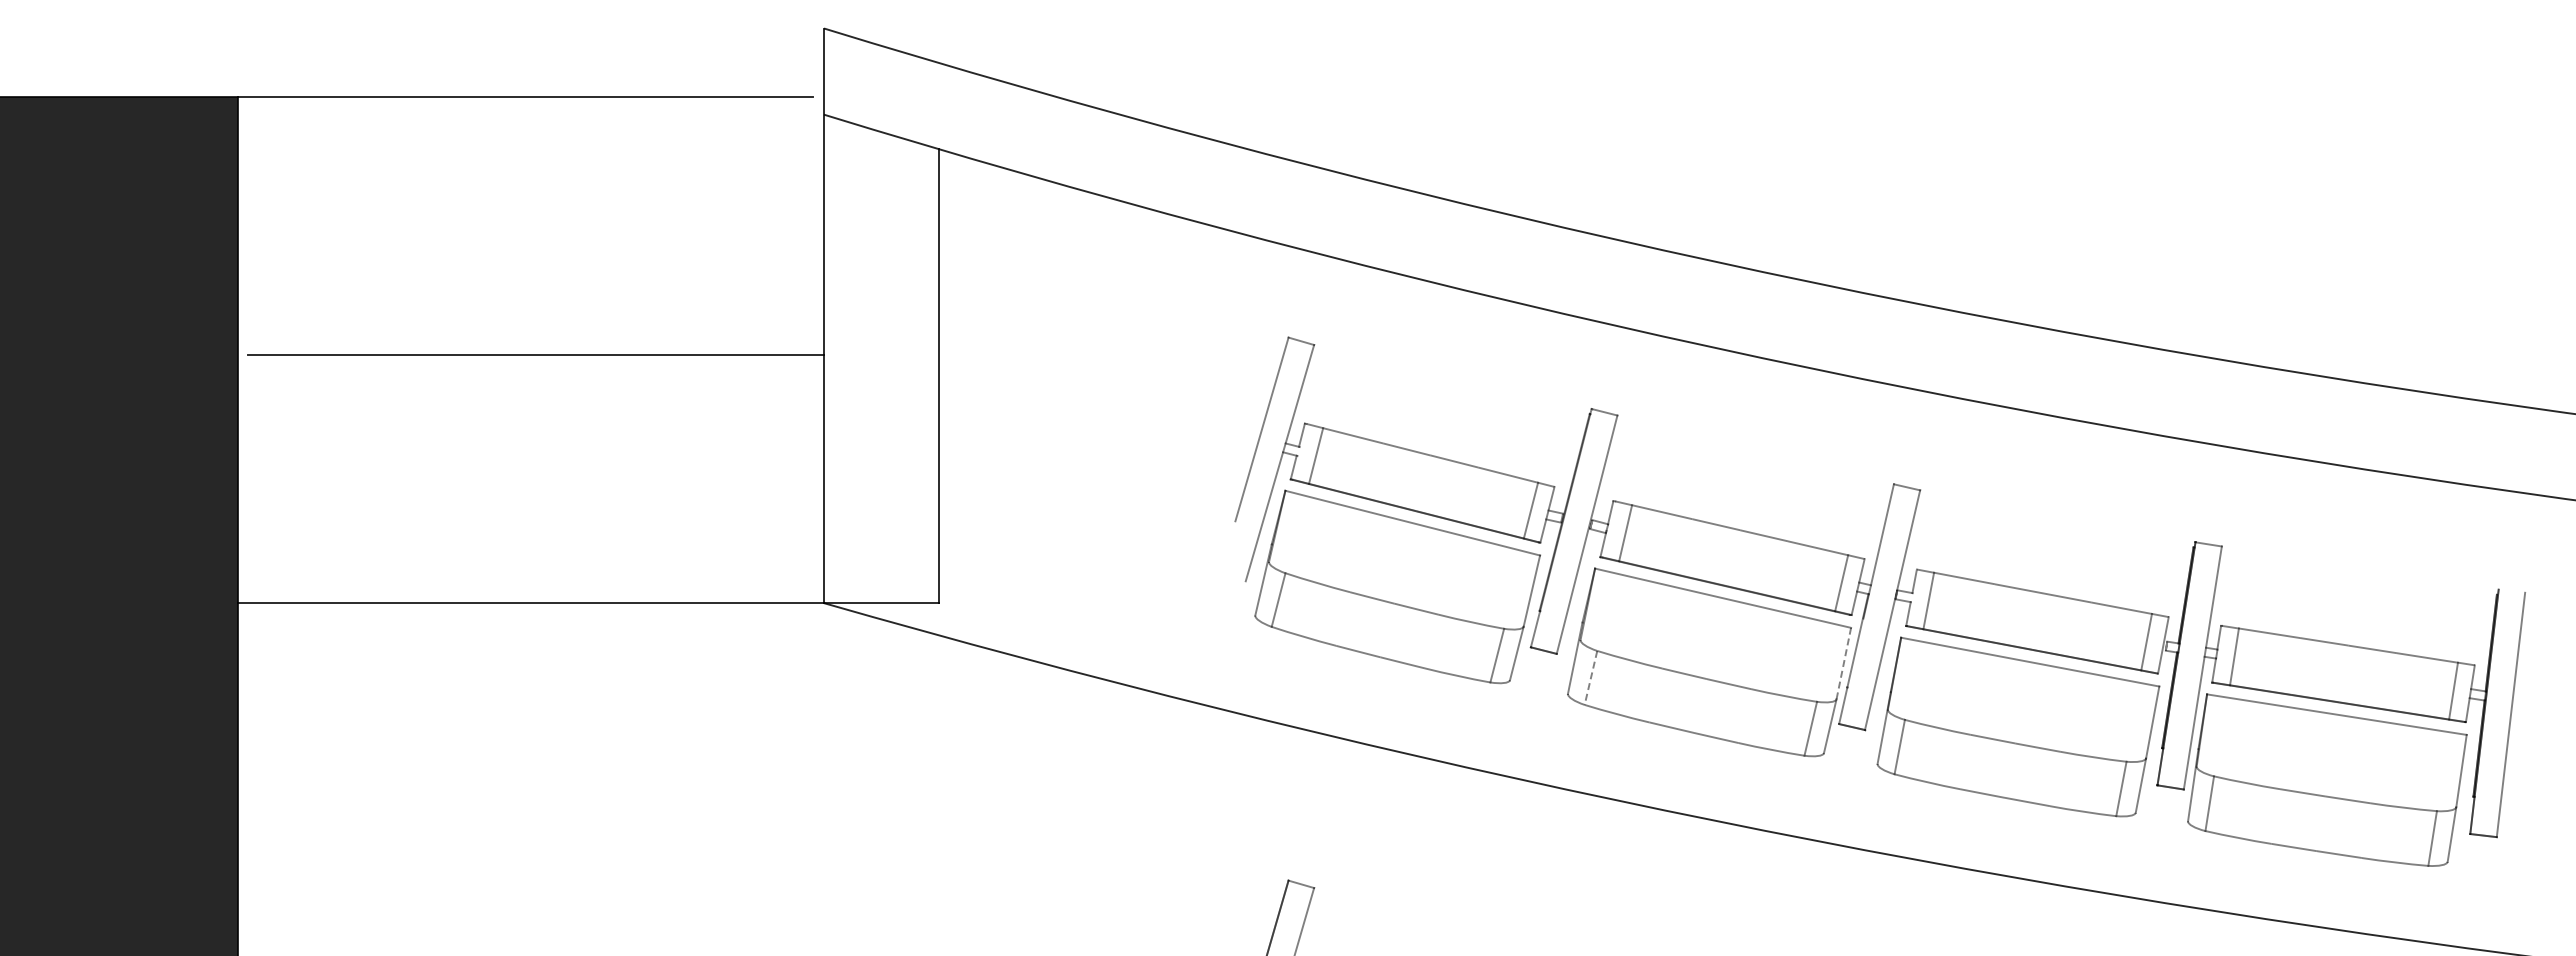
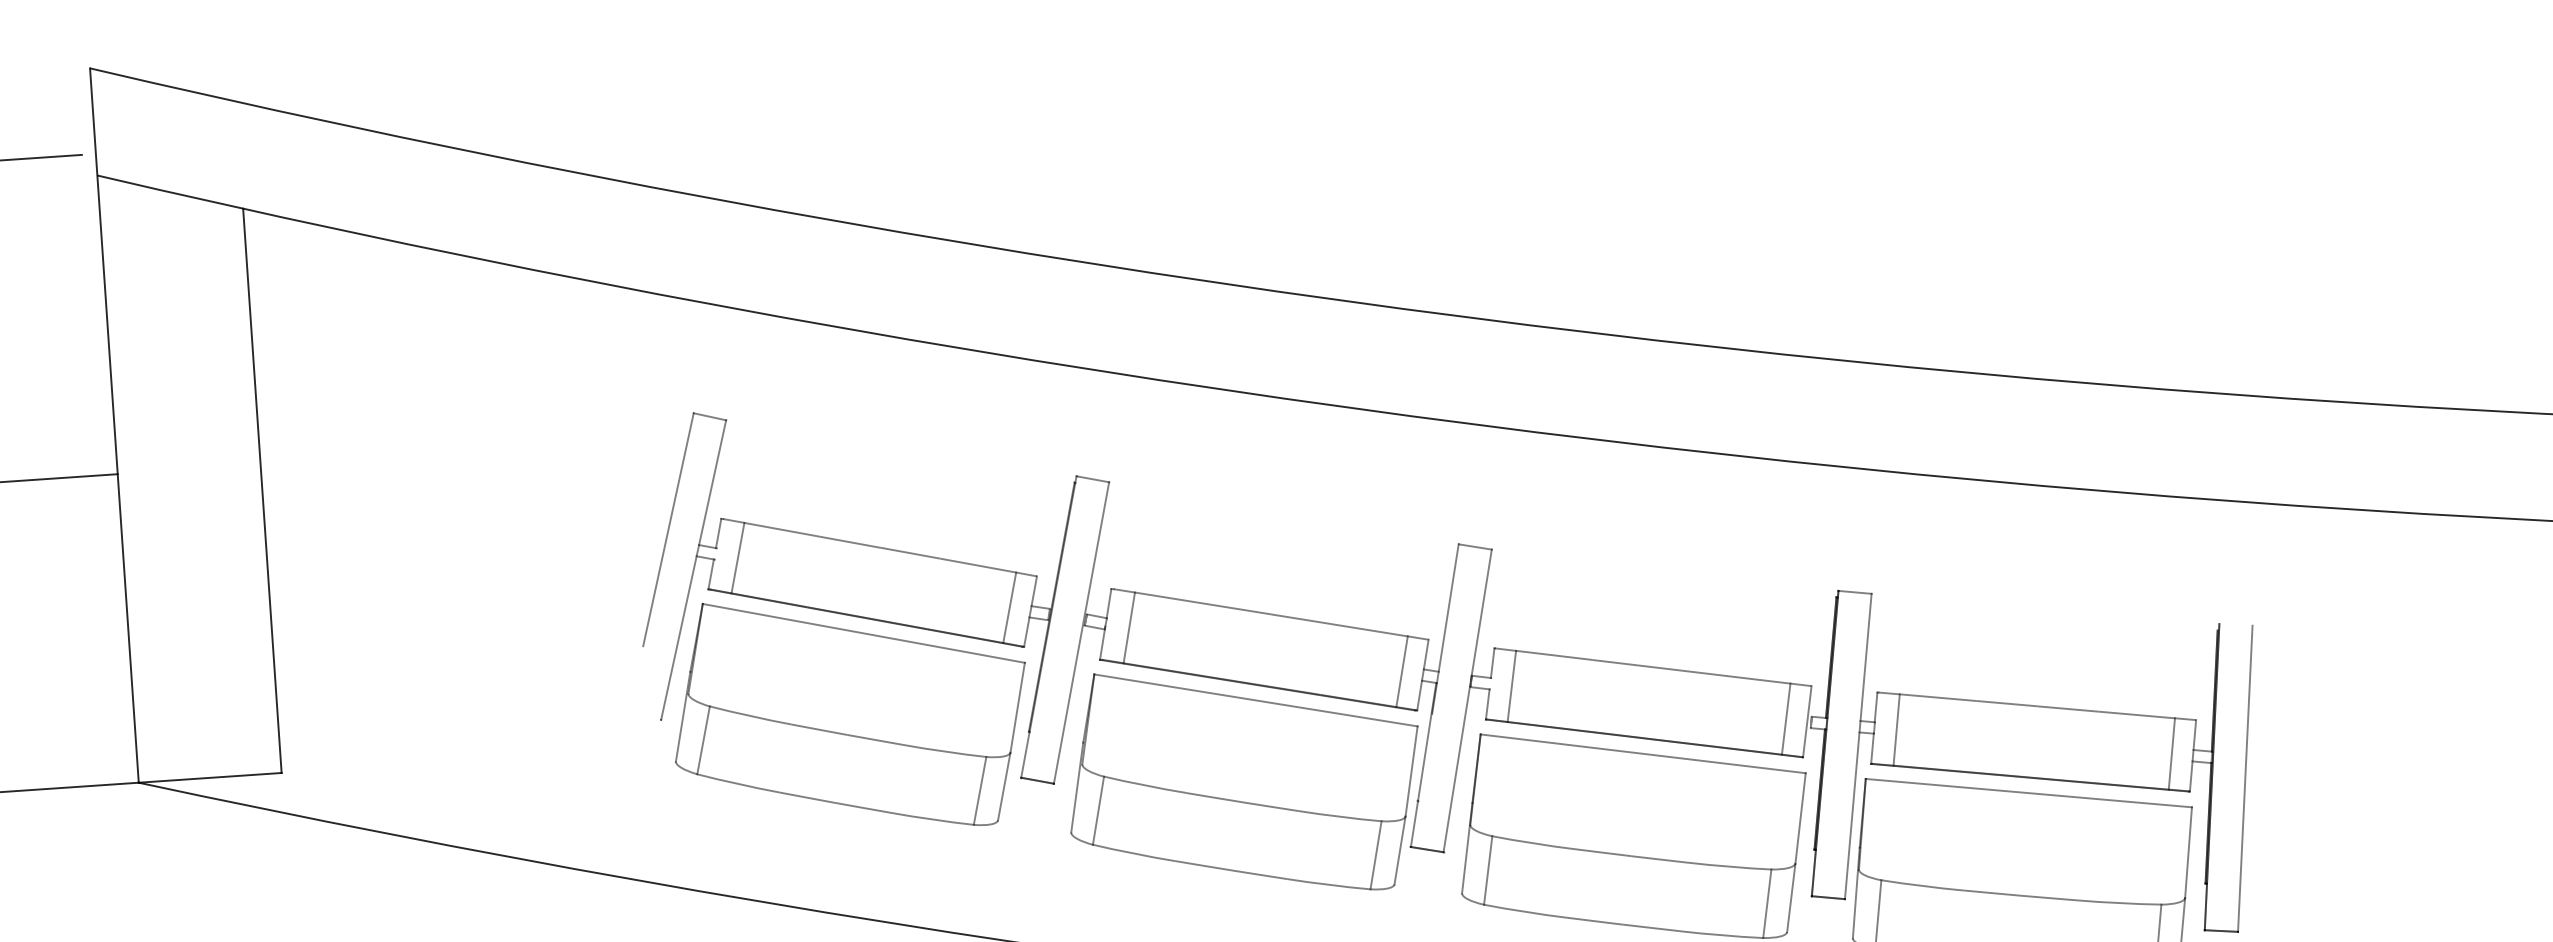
line: (1843, 663) -> (1411, 771), dashed -> solid
line: (1590, 677) -> (1097, 810), dashed -> solid

